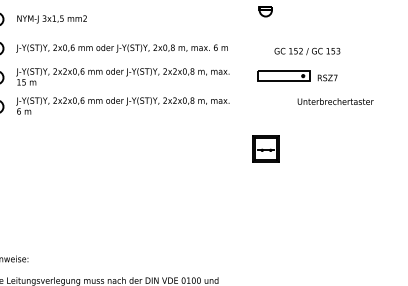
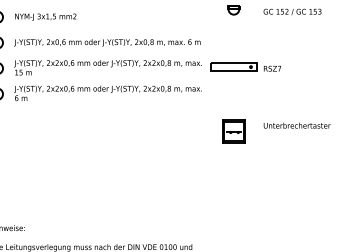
text: (307, 51) -> (292, 12), moved
part: (297, 75) -> (245, 66), moved
text: (335, 101) -> (297, 125), moved

